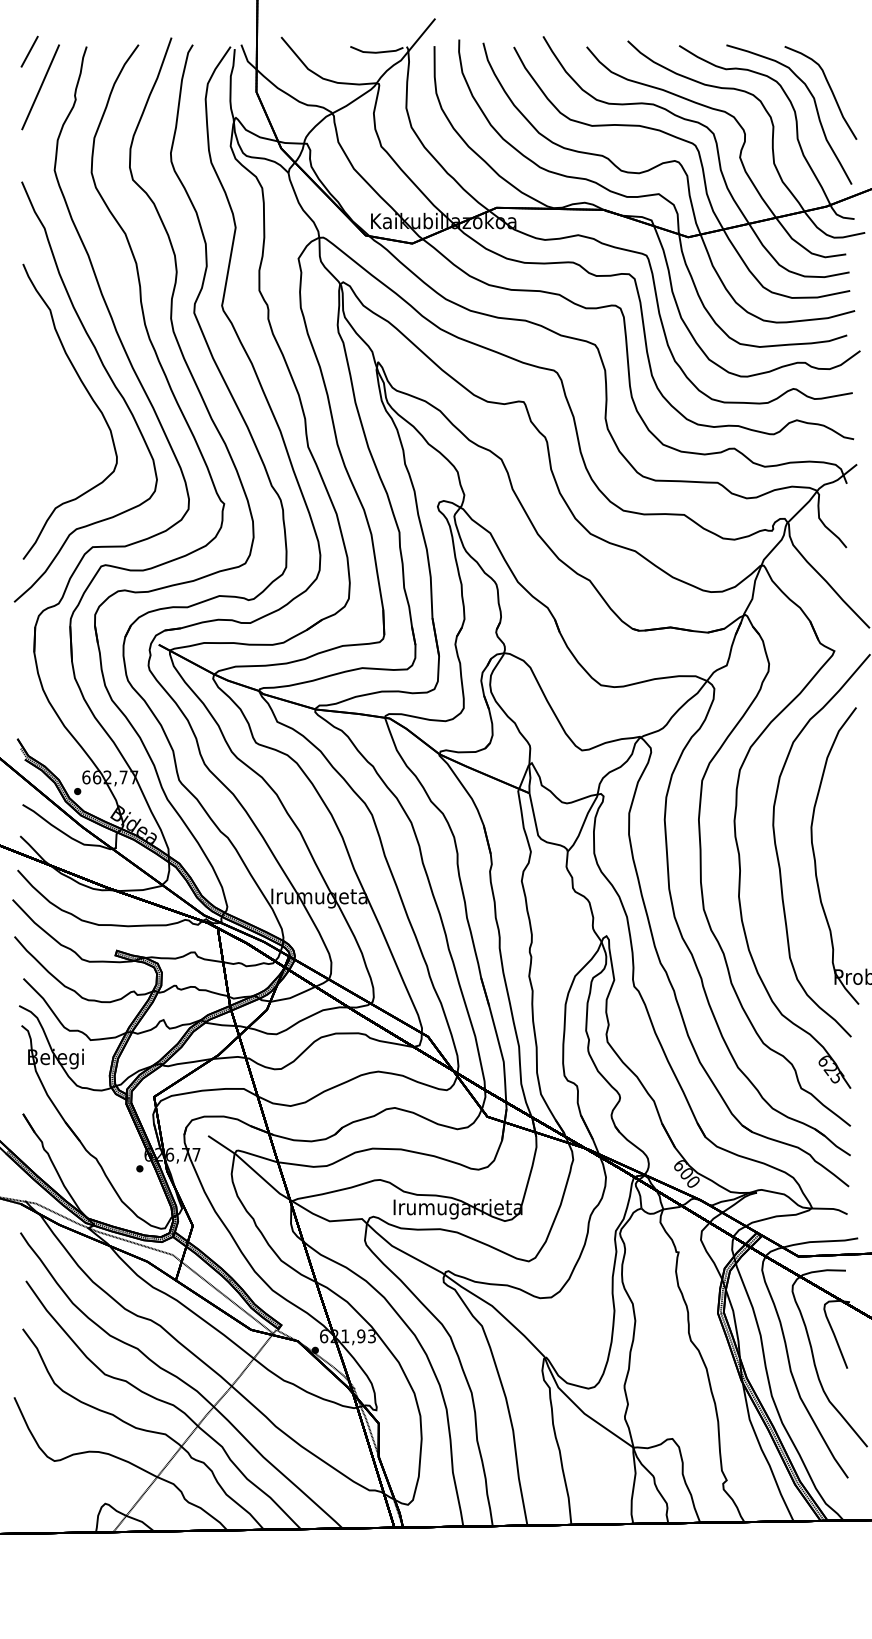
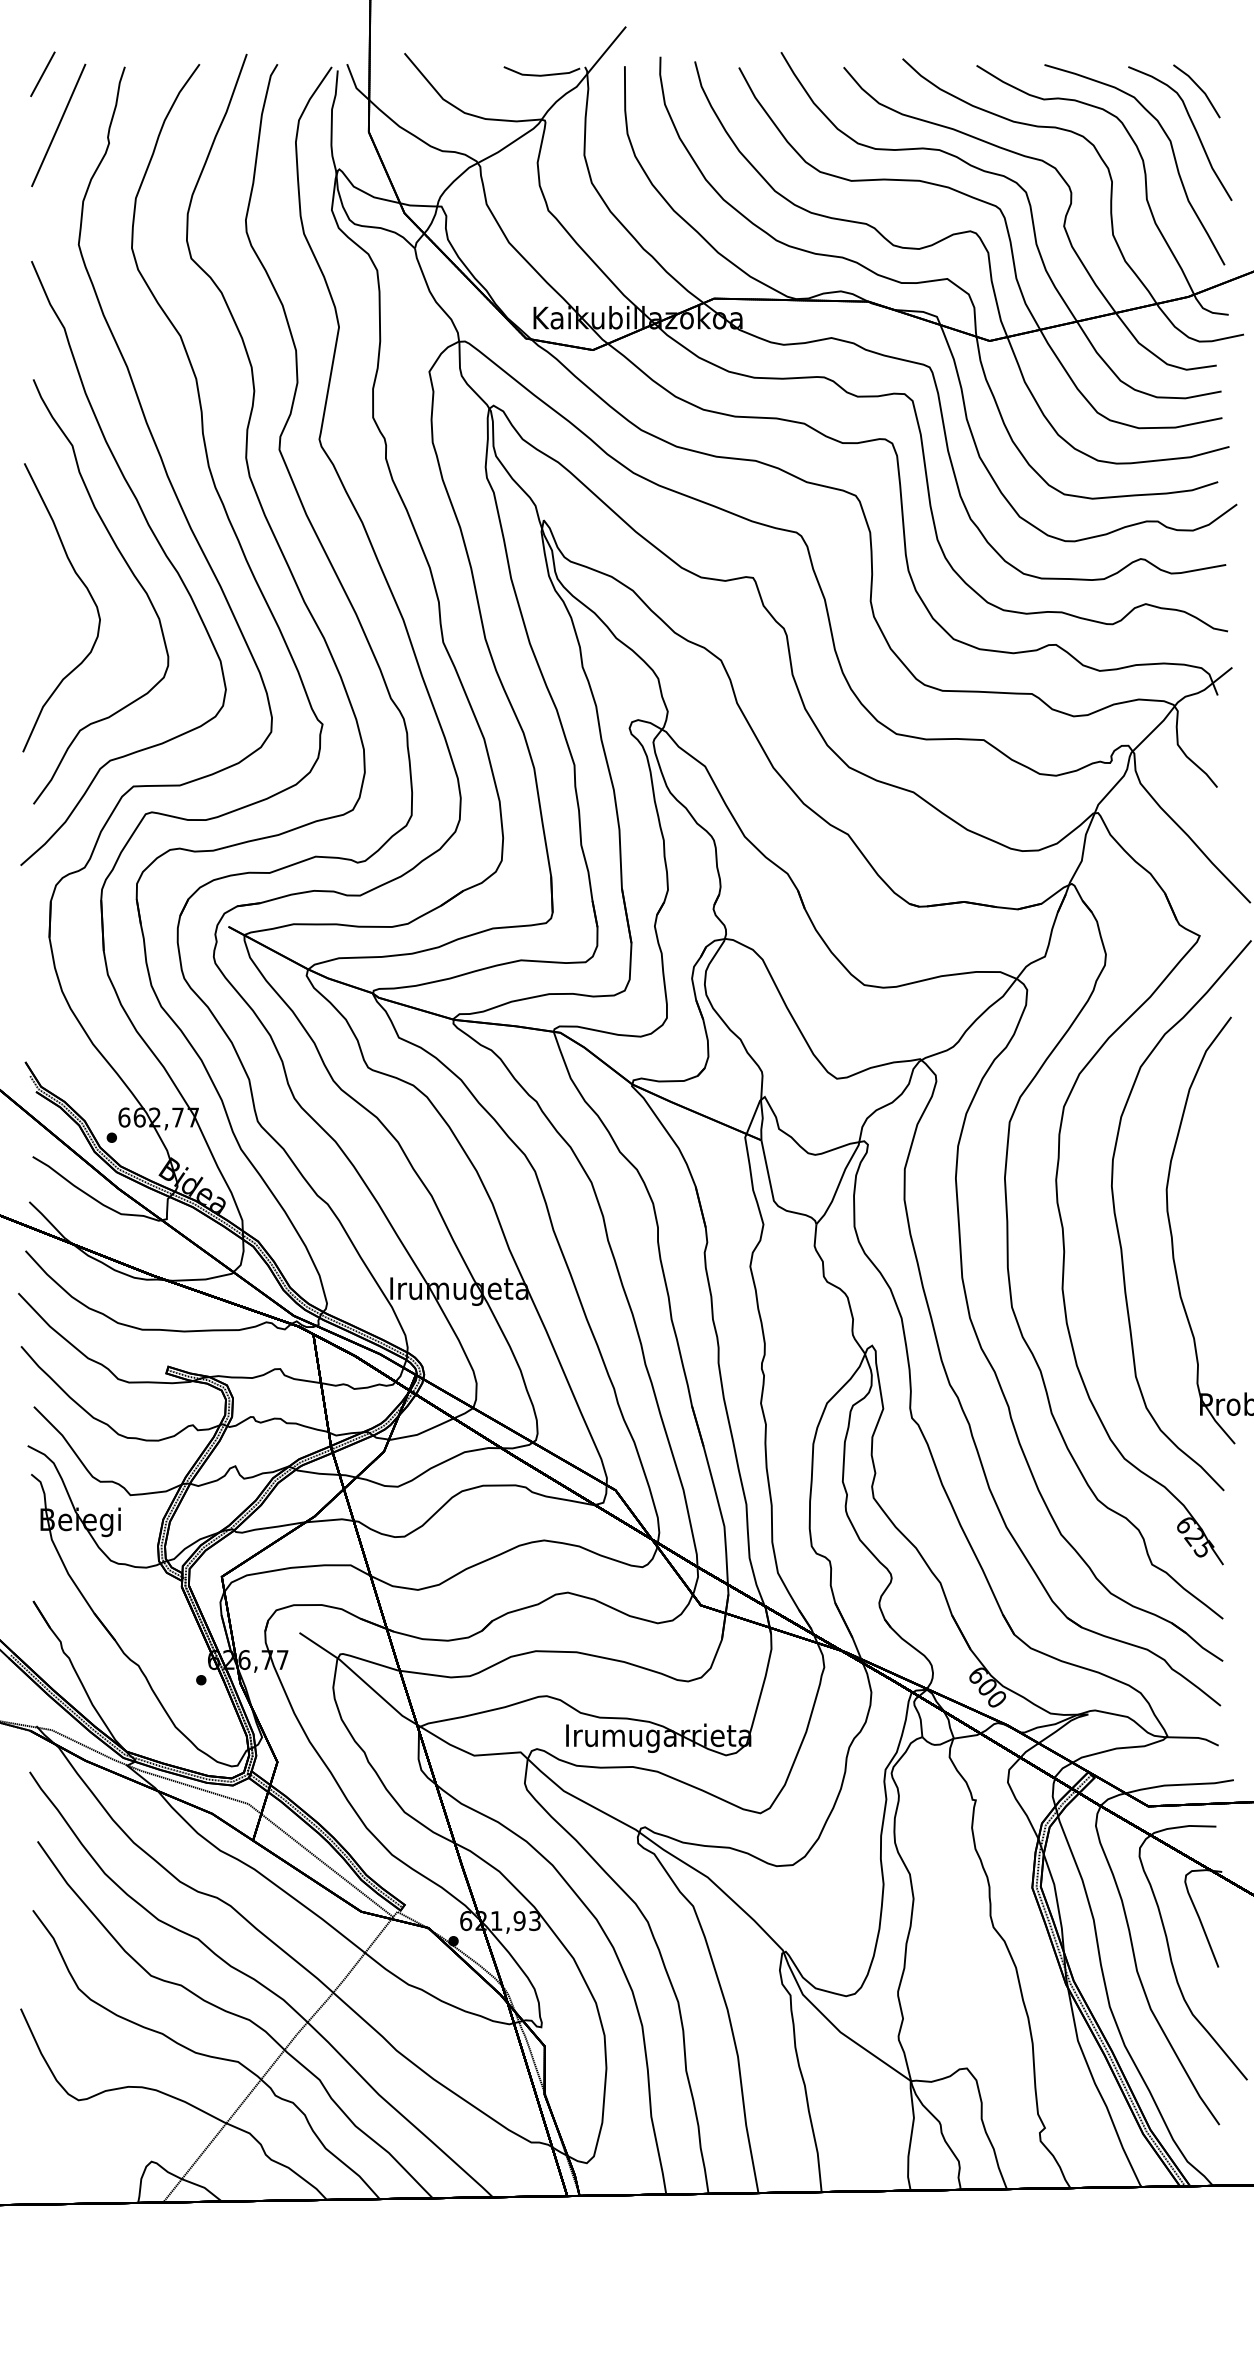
part: (832, 63) -> (1197, 91), added
curve: (61, 413) -> (88, 594), added

